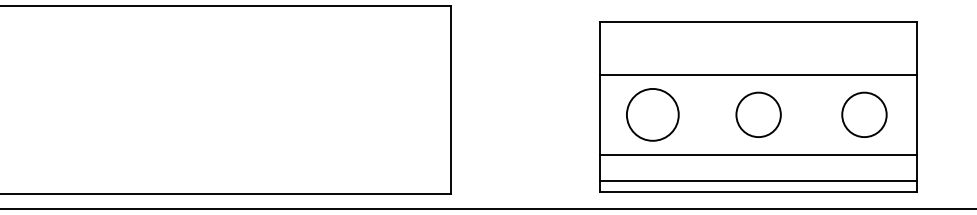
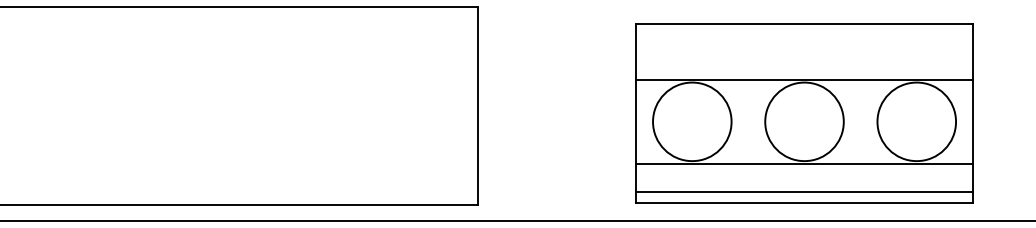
circle: (652, 114) -> (691, 121), size x1.43
circle: (758, 114) -> (804, 121), size x1.67
circle: (864, 114) -> (916, 121), size x1.67

